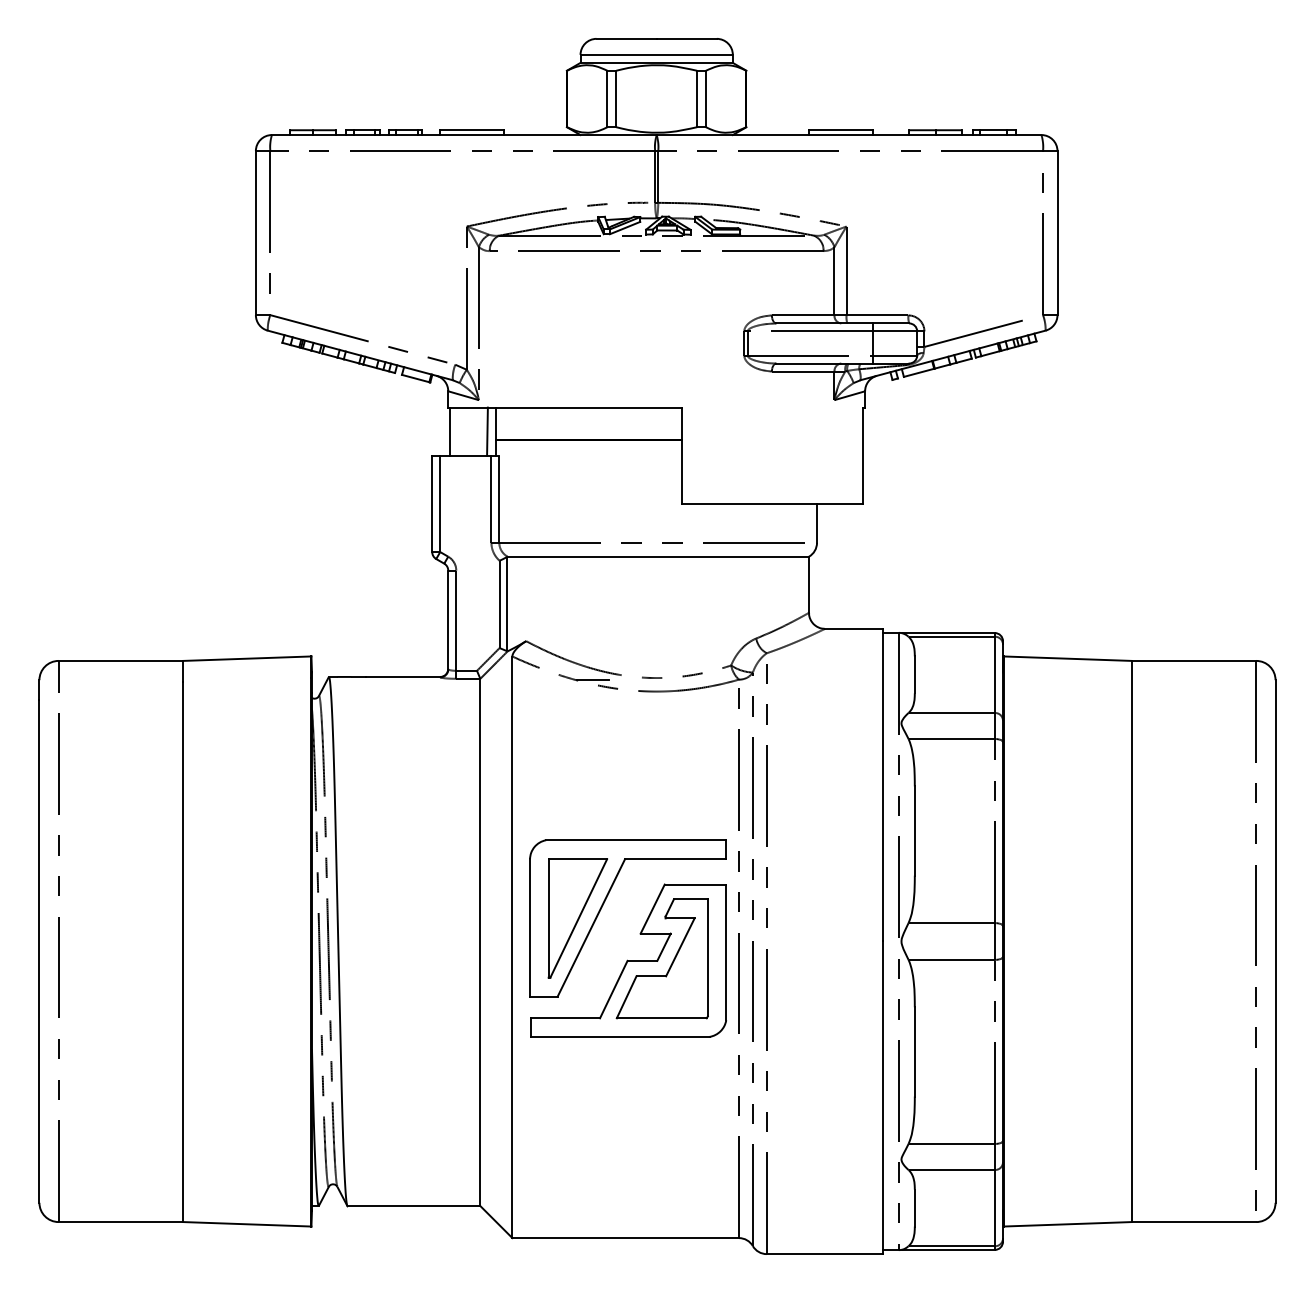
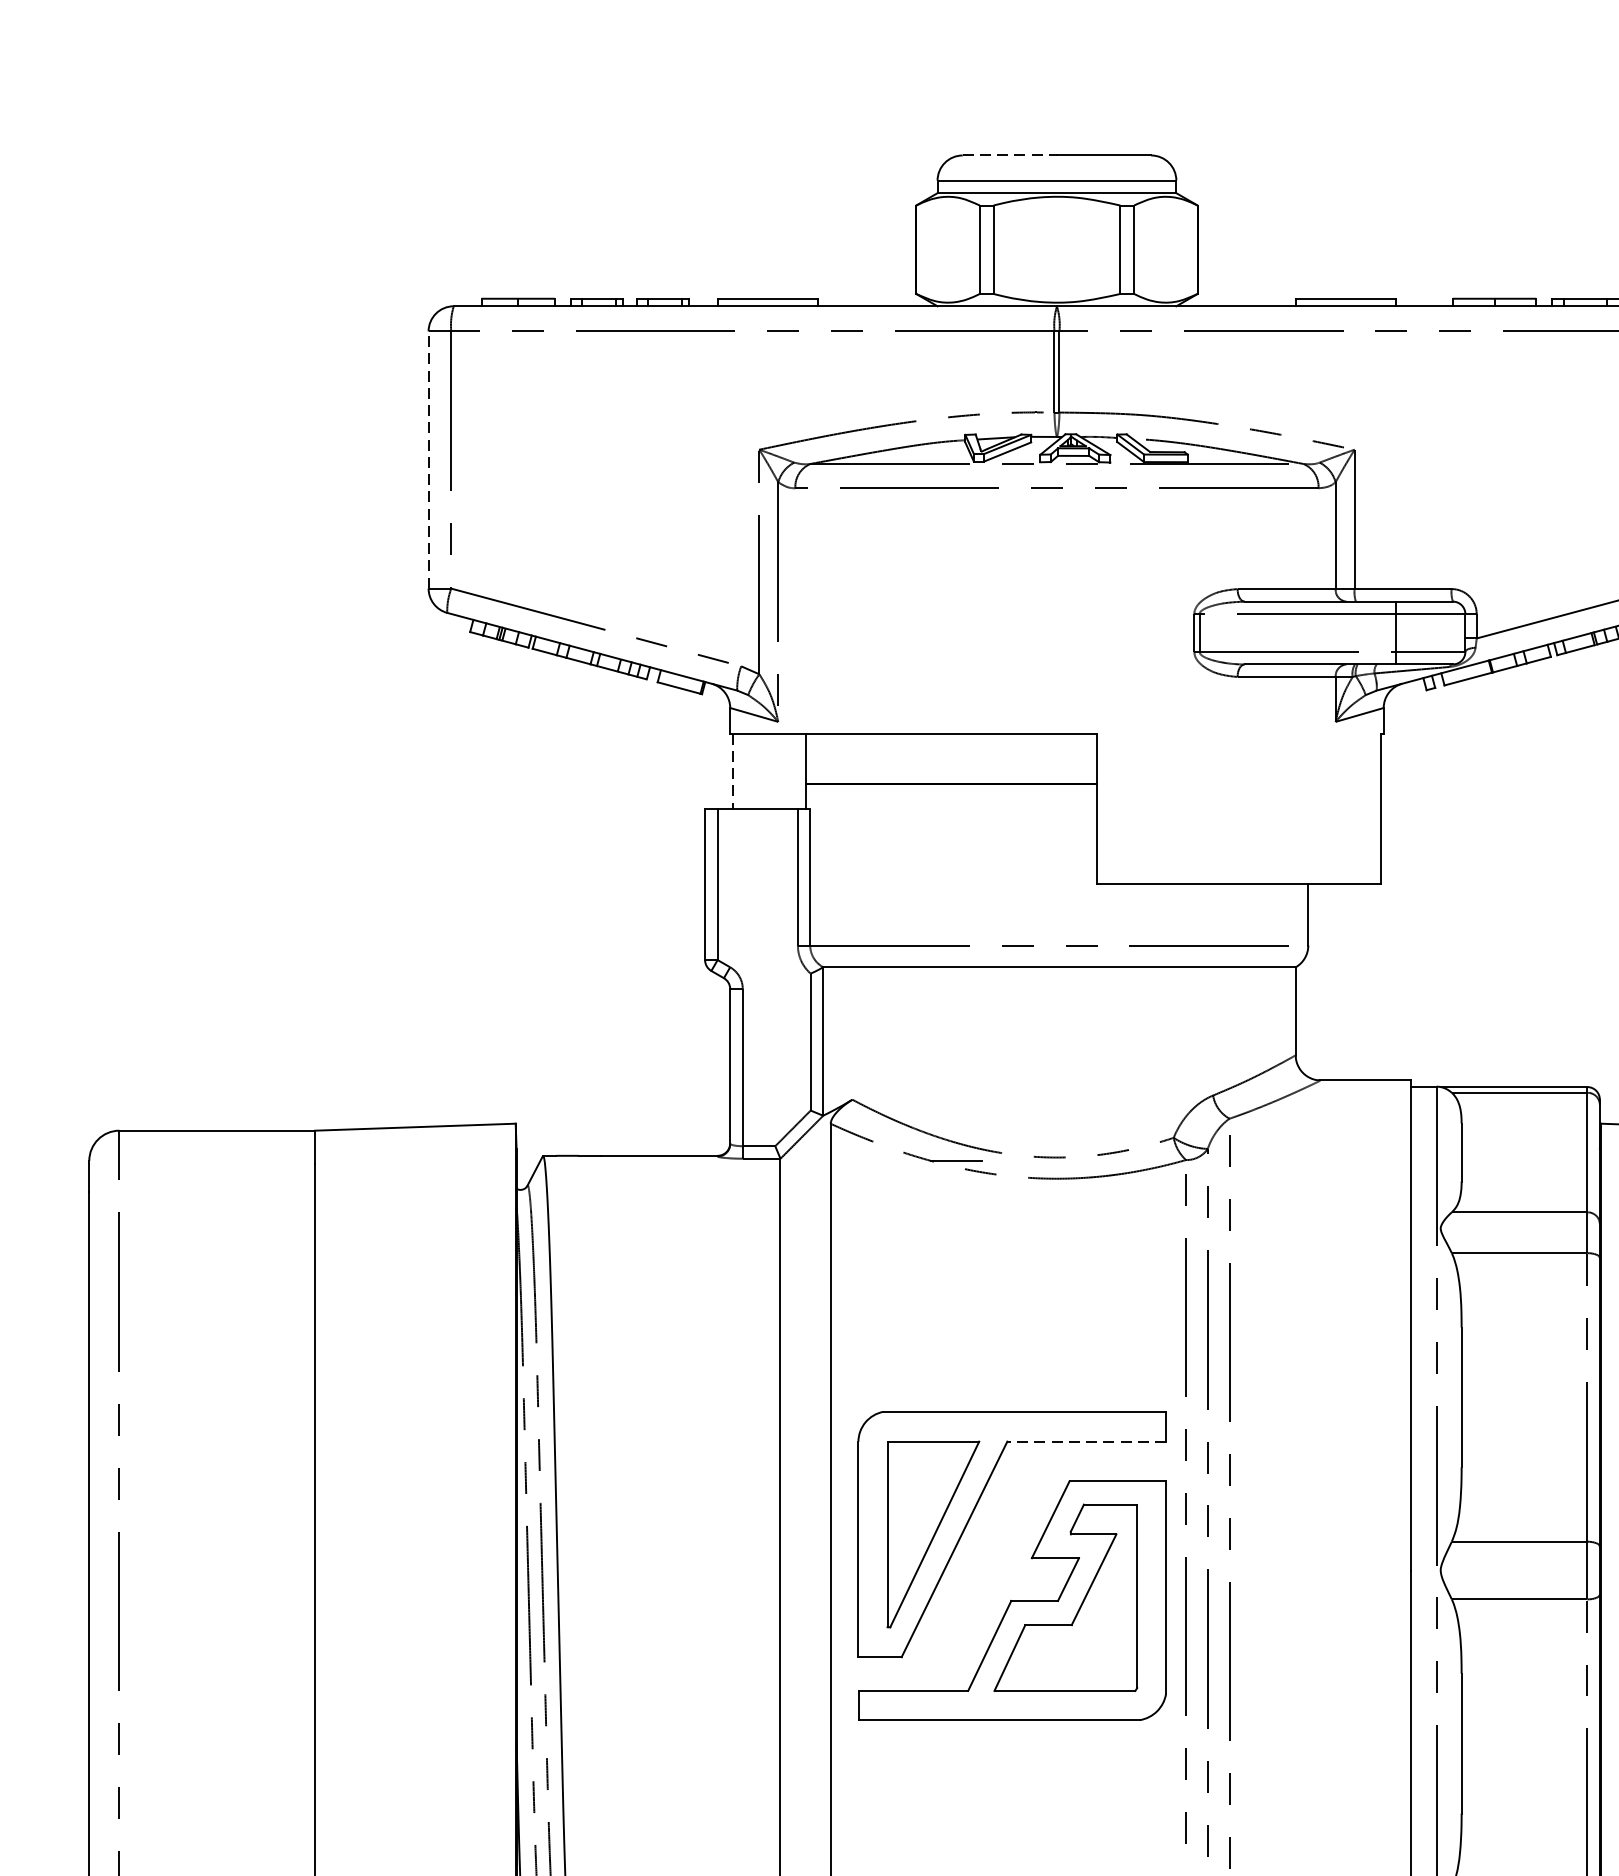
line: (627, 38) -> (1011, 154), solid -> dashed
line: (255, 232) -> (428, 459), solid -> dashed
line: (487, 431) -> (791, 771), removed
line: (449, 432) -> (732, 772), solid -> dashed
line: (675, 859) -> (1086, 1441), solid -> dashed

